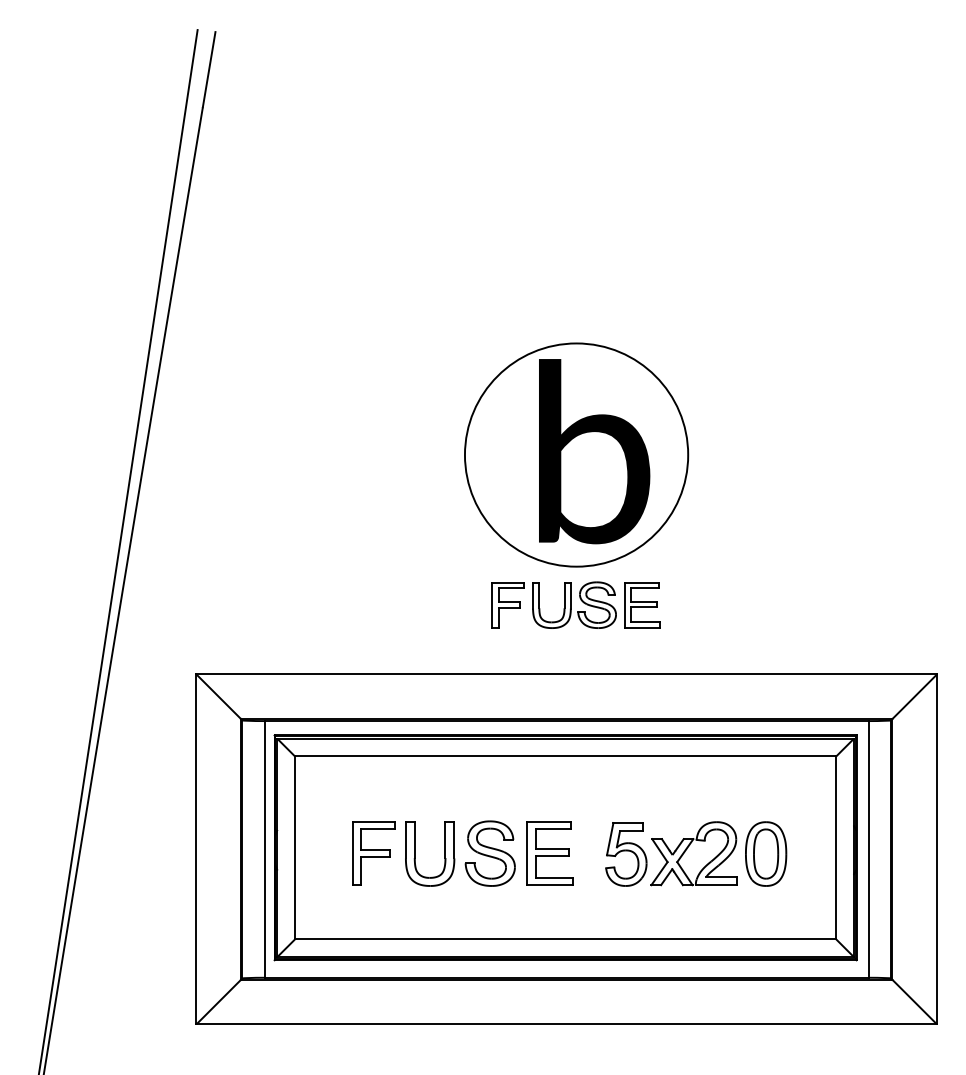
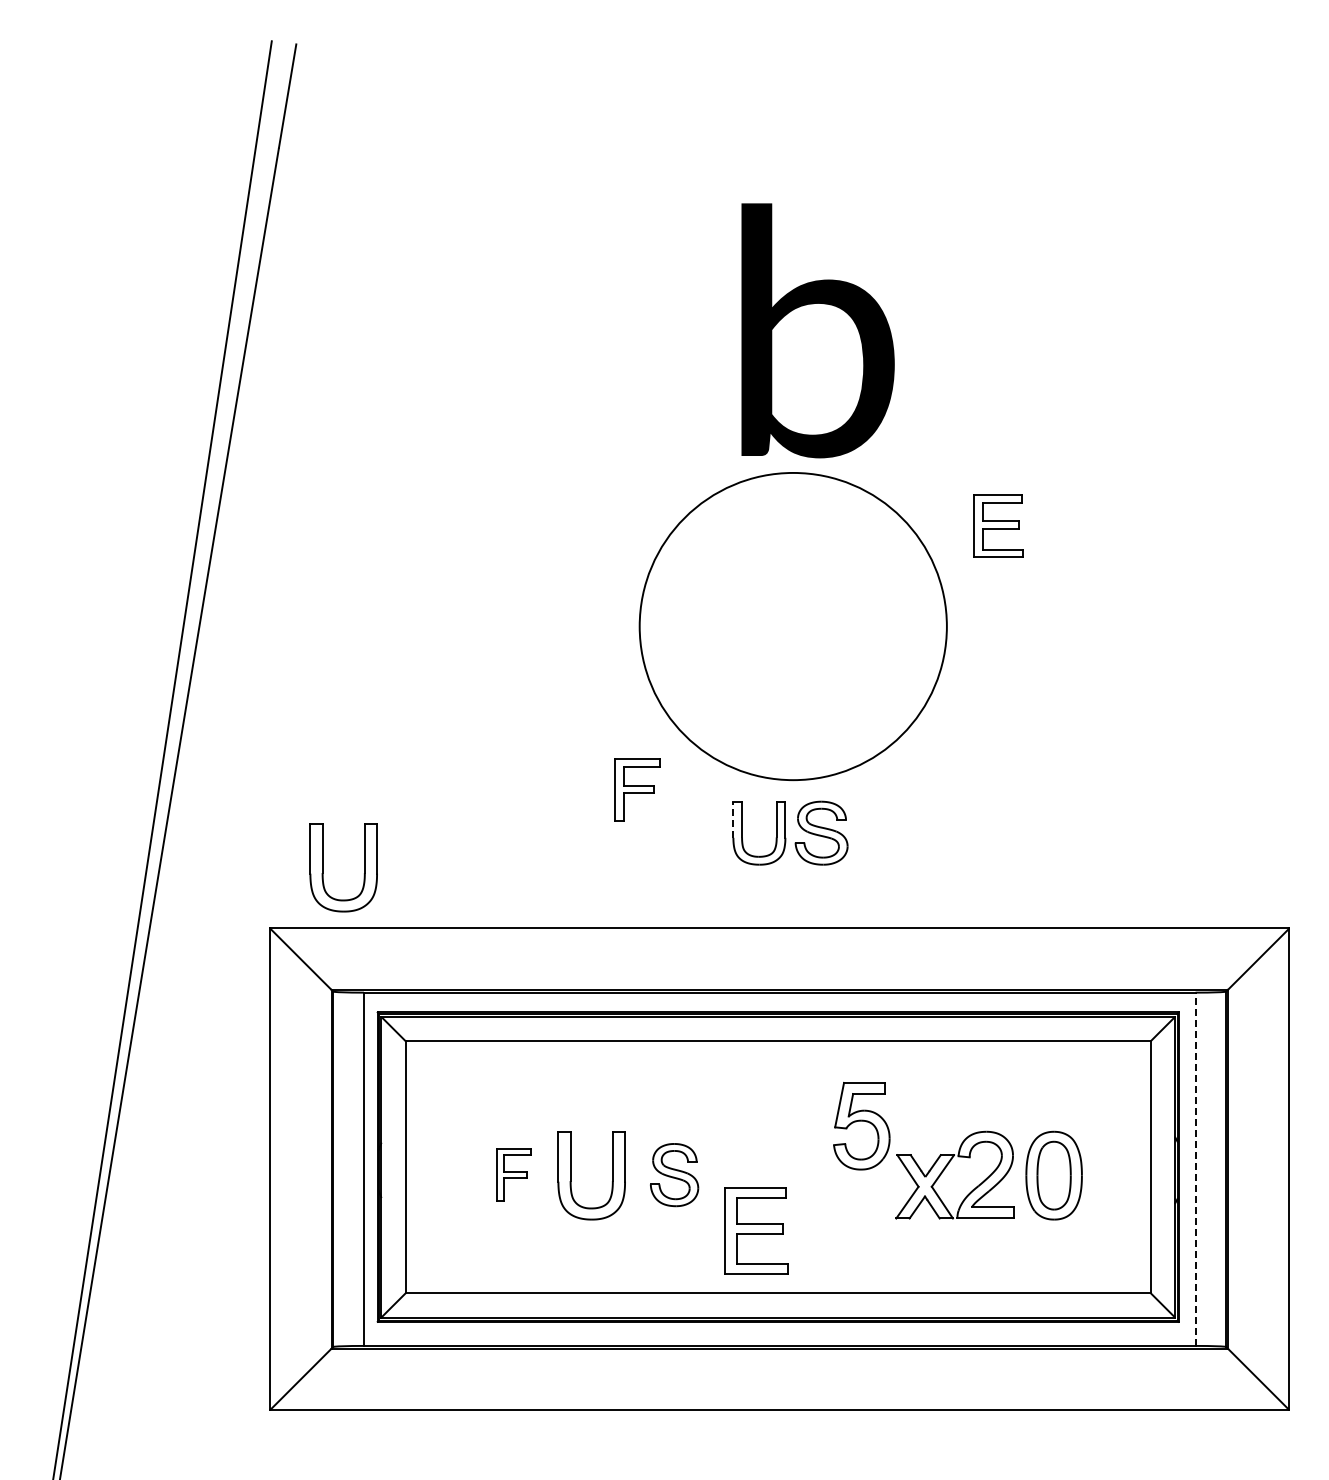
text: (594, 451) -> (817, 330), moved
line: (533, 595) -> (733, 820), solid -> dashed
part: (508, 604) -> (637, 789), moved
part: (642, 604) -> (998, 525), moved
part: (235, 630) -> (323, 867), added
line: (868, 849) -> (1195, 1169), solid -> dashed
part: (373, 853) -> (513, 1174), size x0.6
part: (490, 853) -> (674, 1174), size x0.7
part: (549, 853) -> (756, 1230), moved
part: (626, 854) -> (861, 1126), moved

